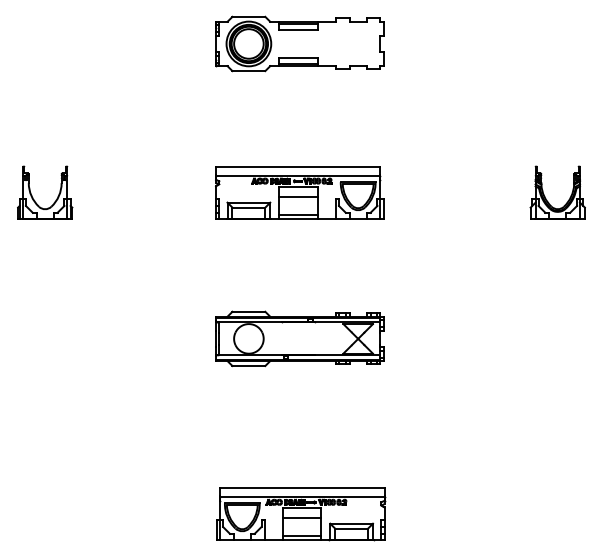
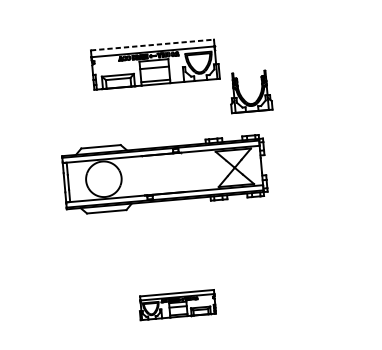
line: (298, 166) -> (152, 45), solid -> dashed
part: (546, 198) -> (242, 96), moved
part: (299, 338) -> (164, 173), size x1.6
part: (301, 514) -> (177, 305), size x0.6

